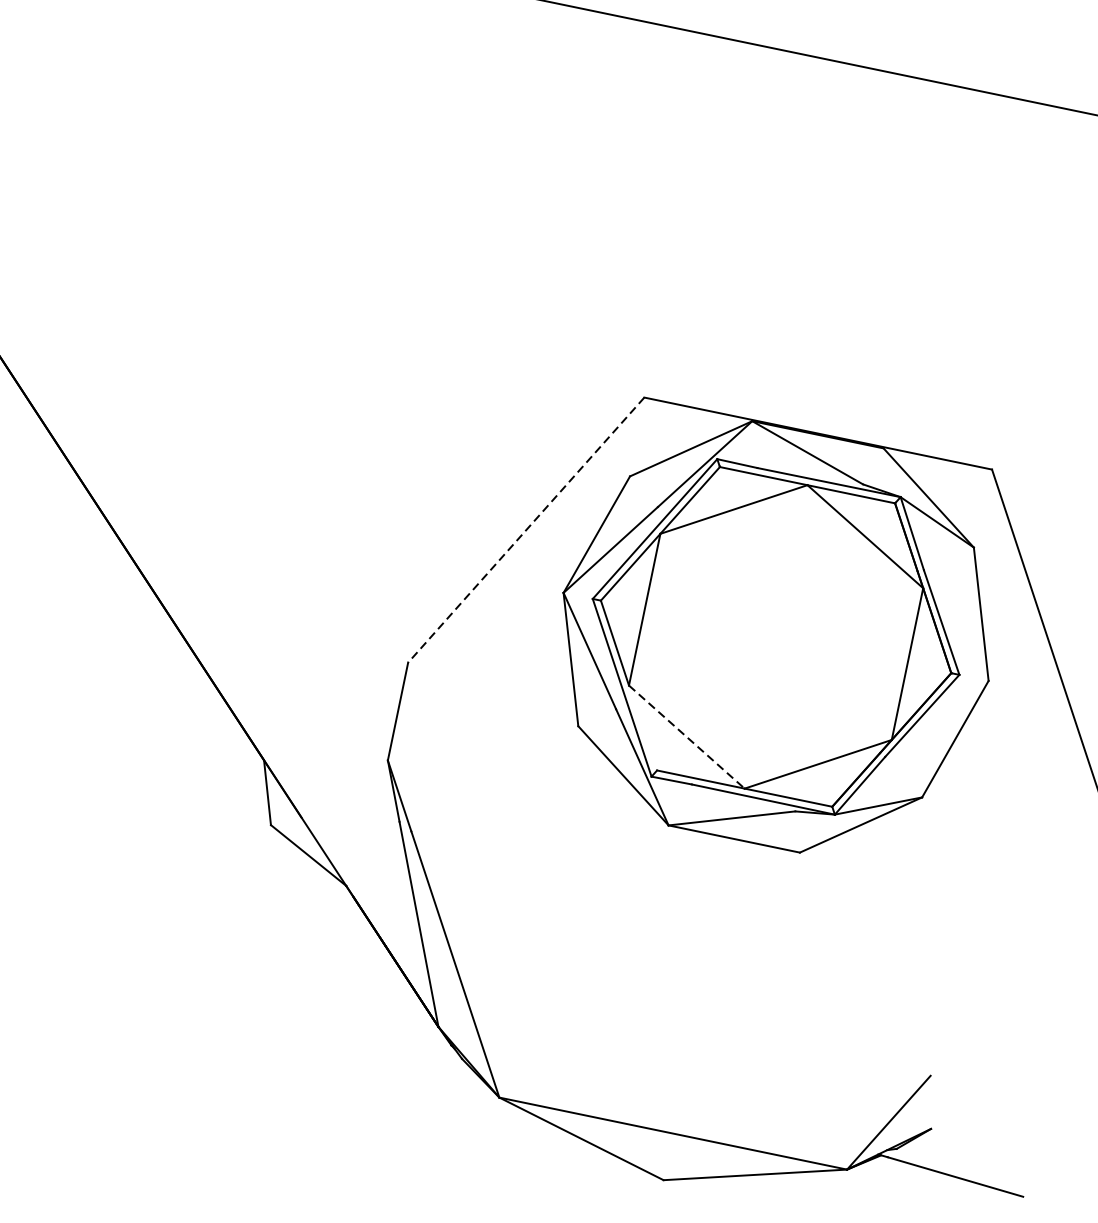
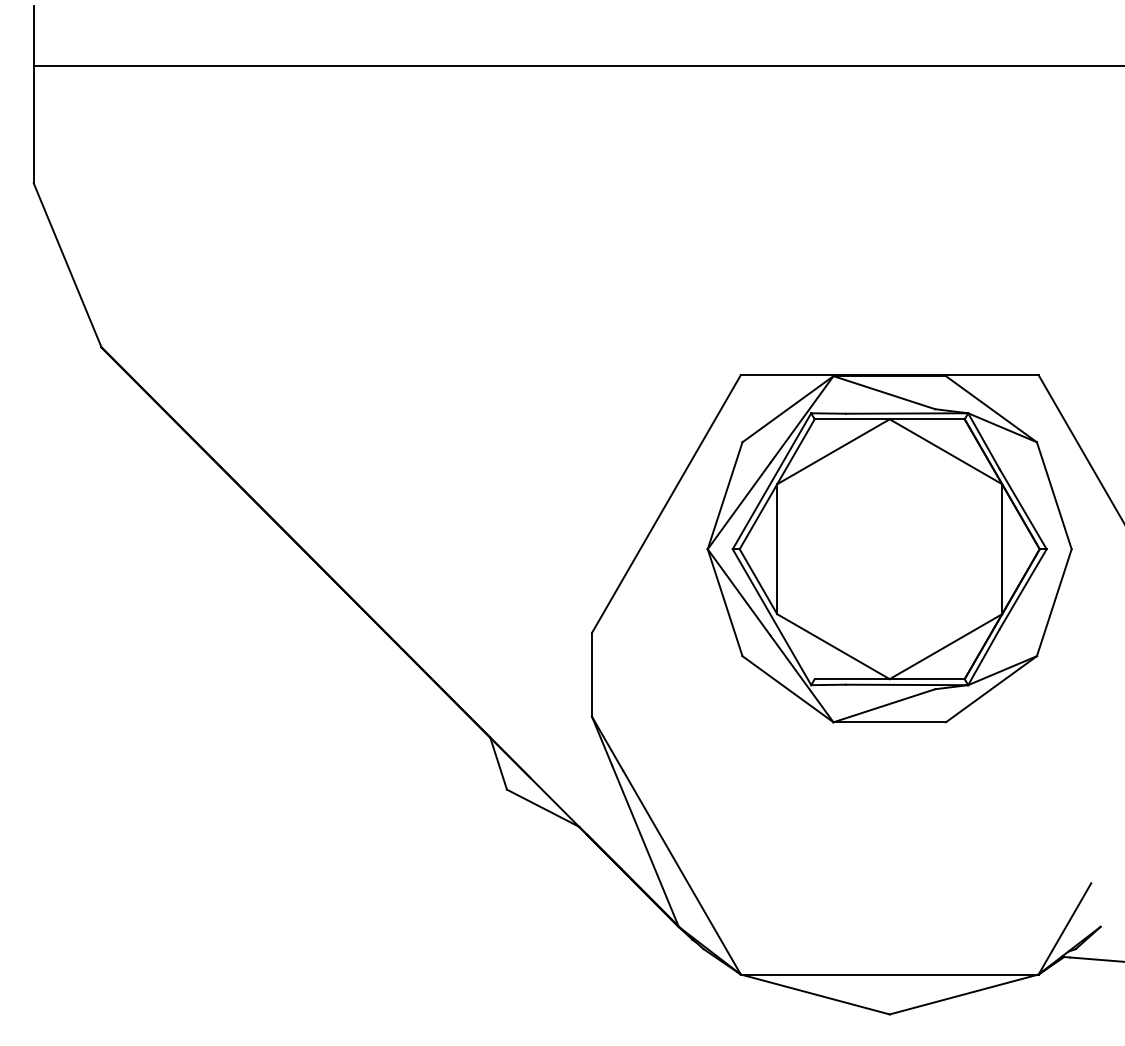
line: (526, 530) -> (666, 504), dashed -> solid
line: (686, 736) -> (833, 646), dashed -> solid

